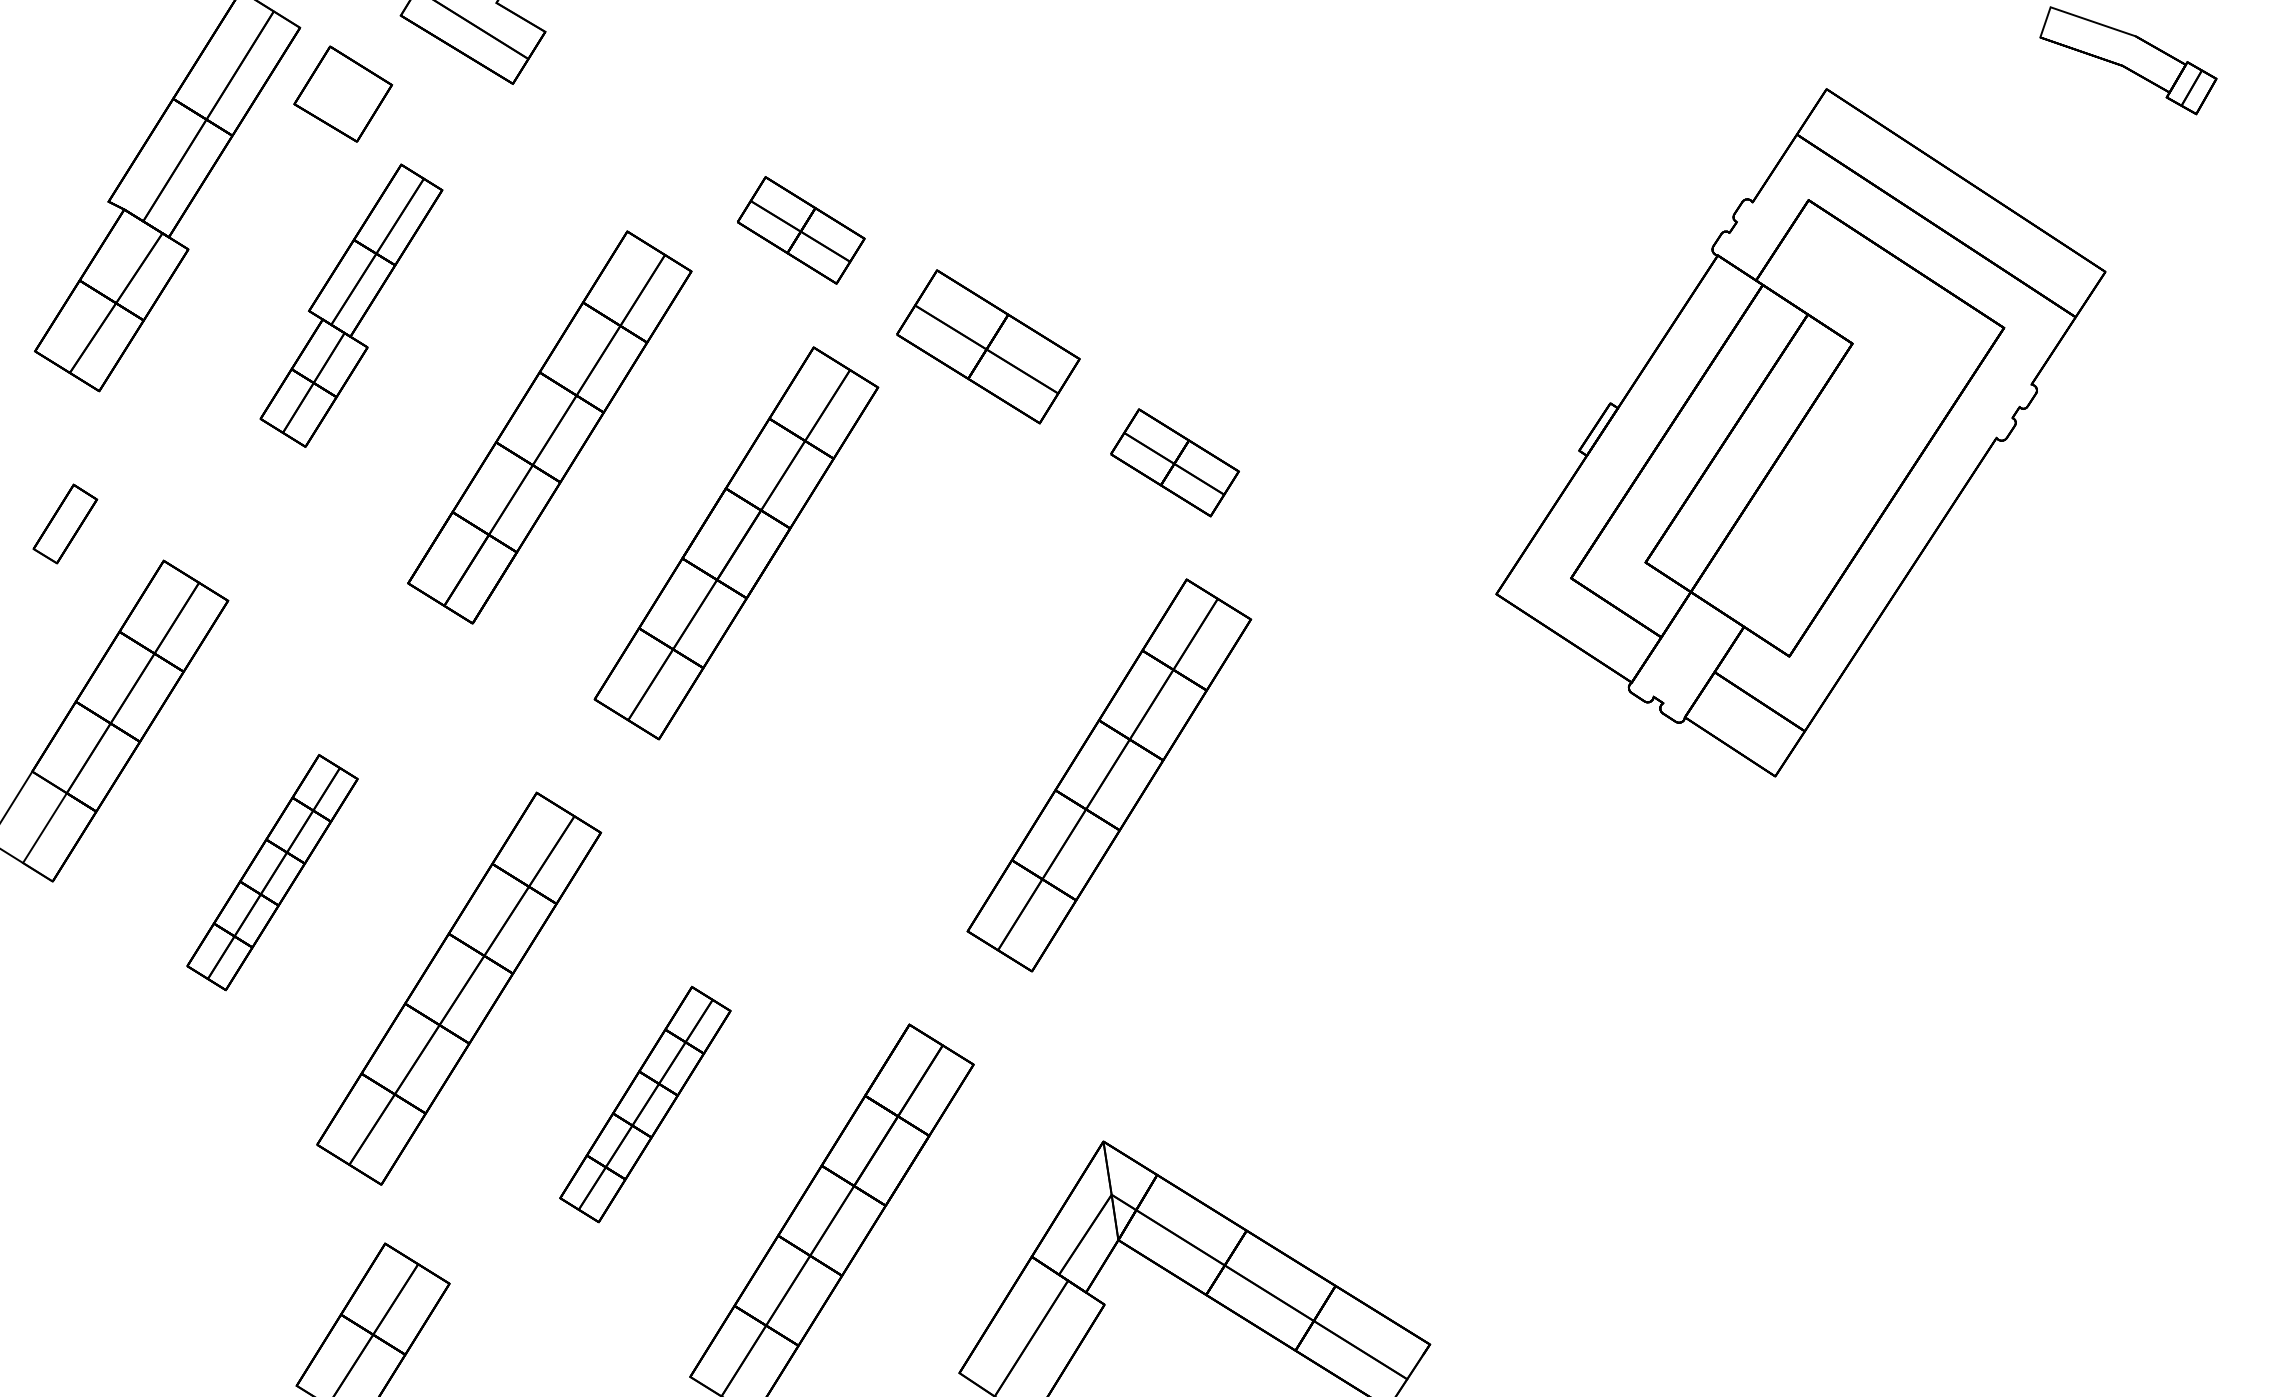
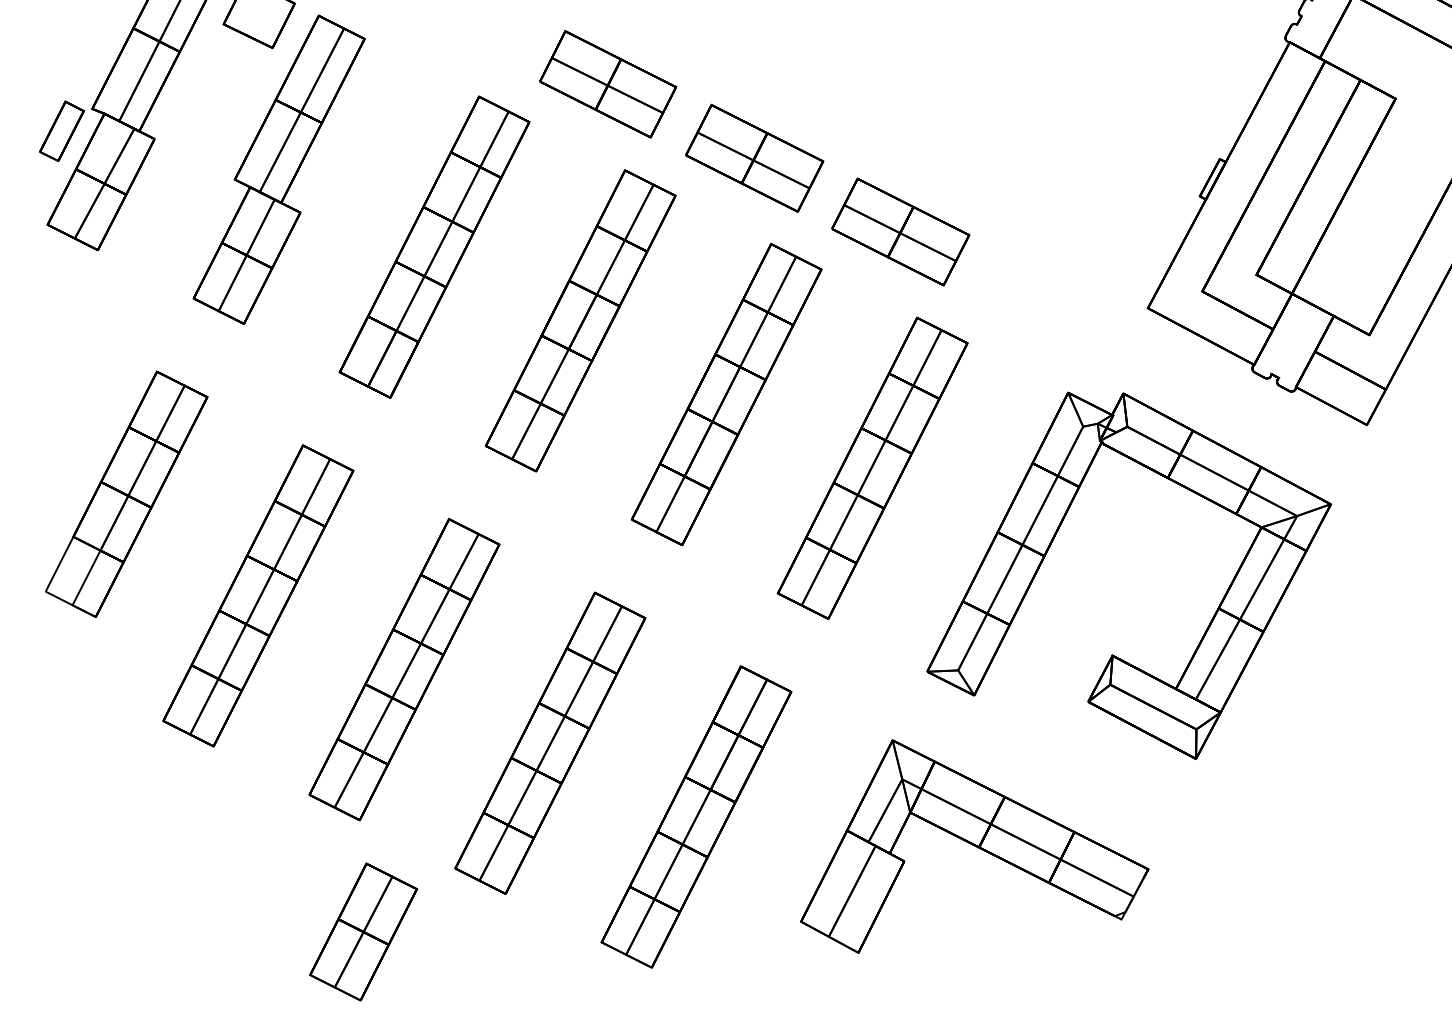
part: (800, 230) -> (607, 84), size x1.43
part: (351, 305) -> (279, 169), size x1.43
part: (1174, 462) -> (900, 231), size x1.43
part: (65, 523) -> (61, 130), moved
part: (922, 659) -> (726, 394), added
part: (272, 872) -> (258, 595), size x1.67
part: (1408, 1053) -> (1113, 654), added
part: (645, 1104) -> (550, 743), size x1.67

